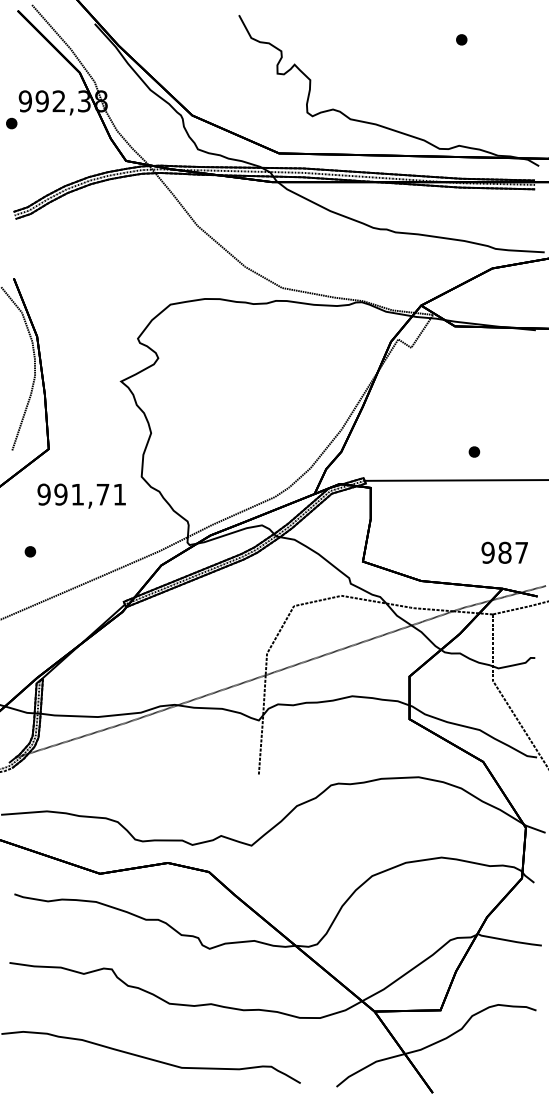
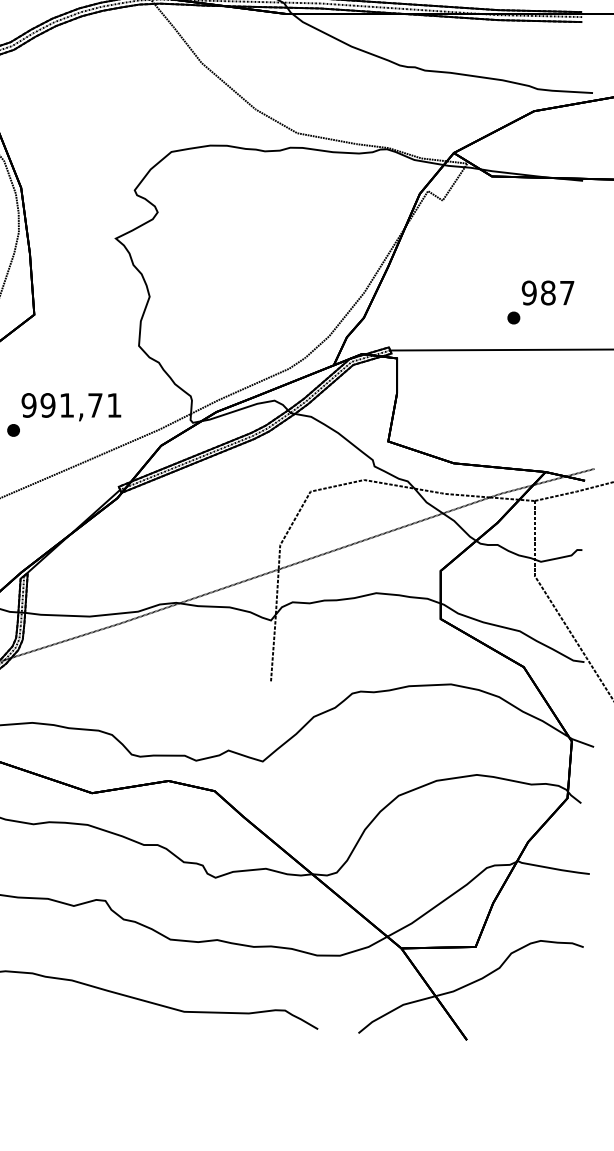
text: (81, 495) -> (71, 406), moved
text: (504, 552) -> (547, 292), moved

